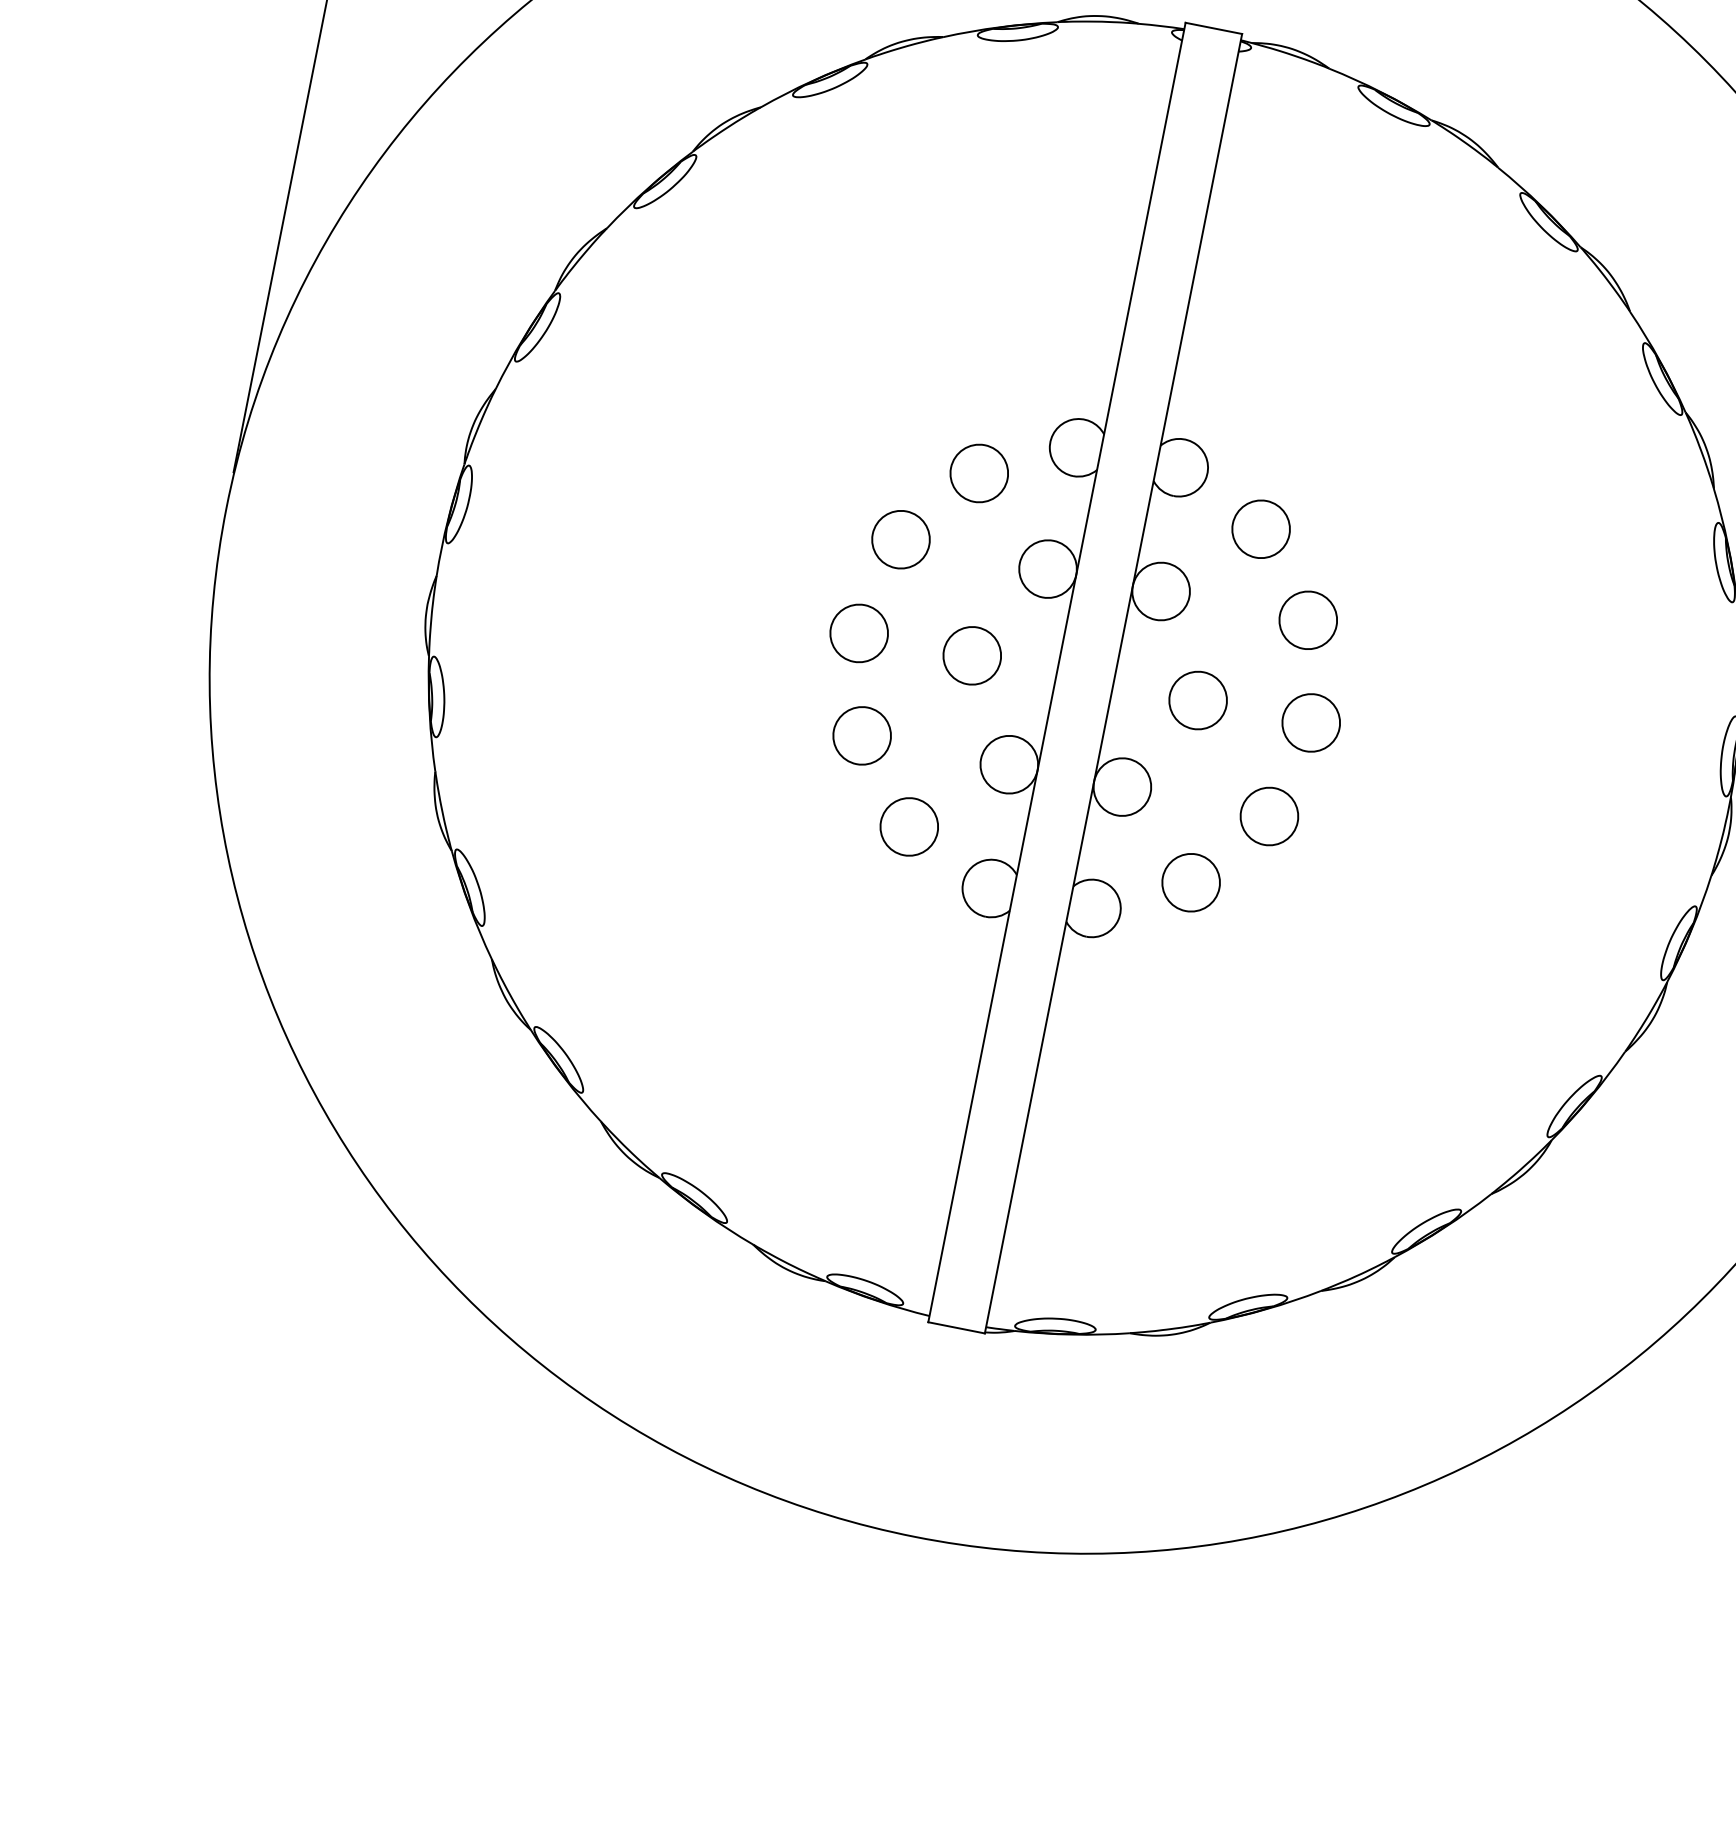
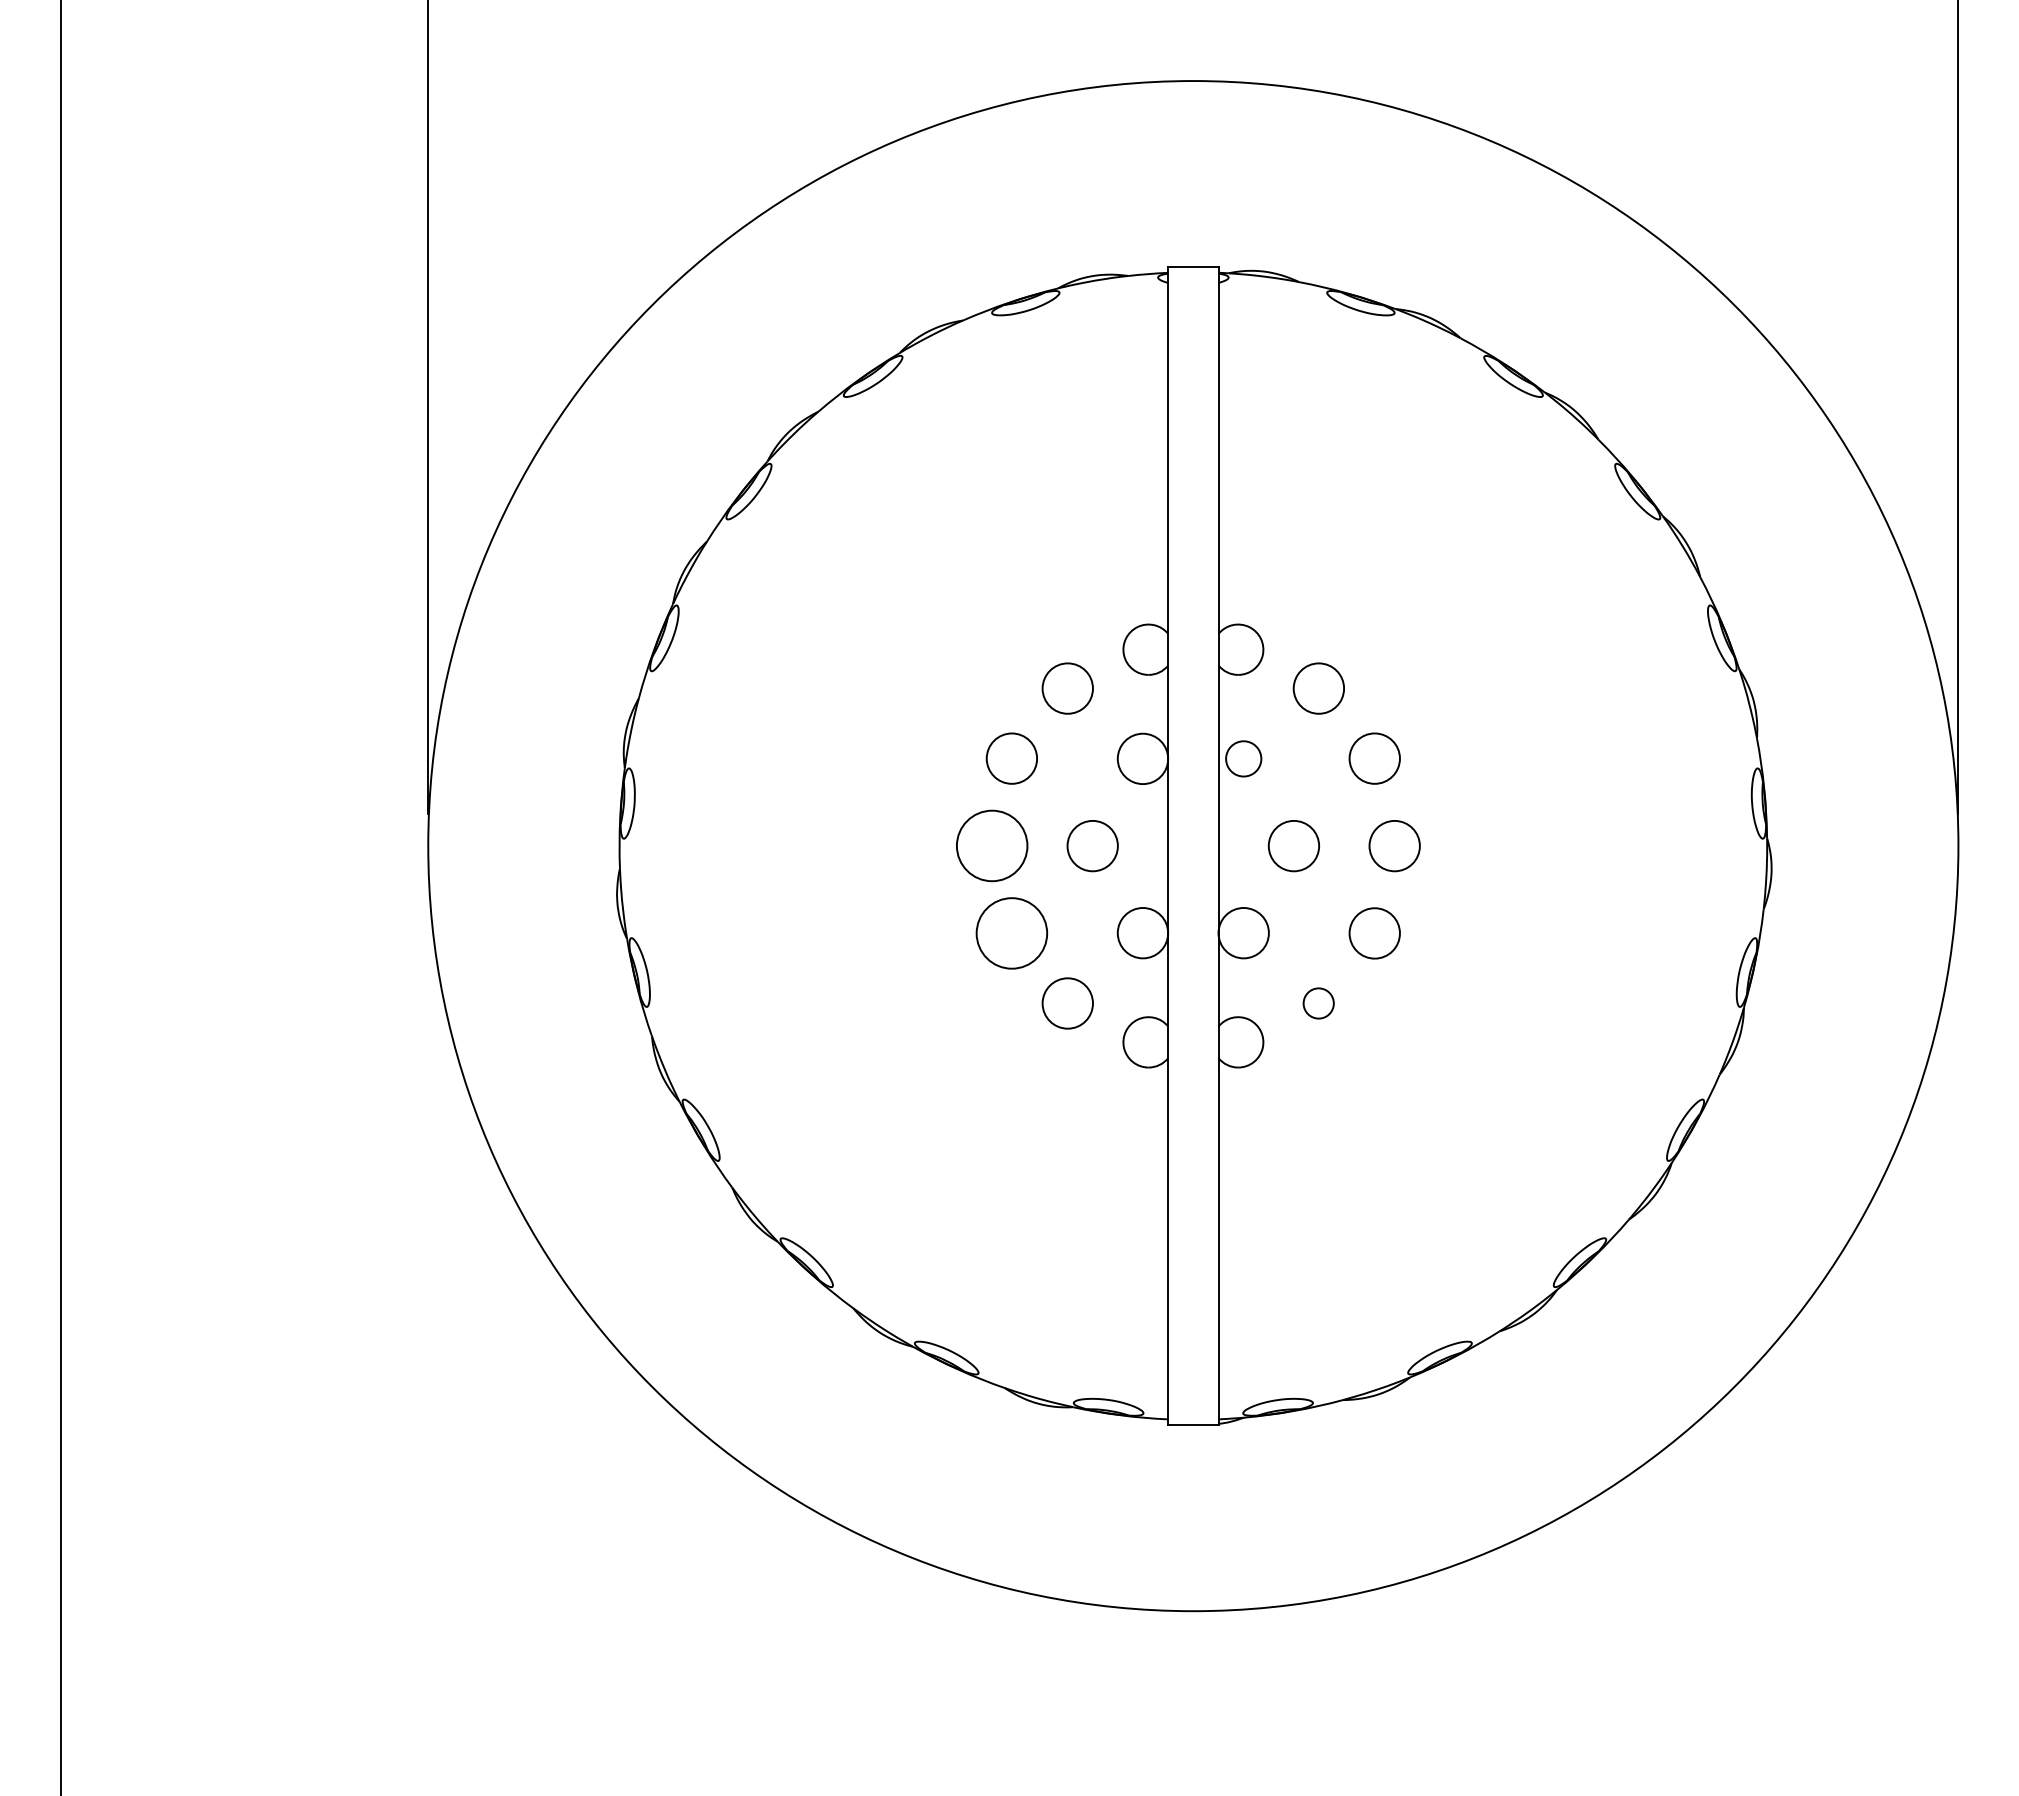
circle: (1160, 591) -> (1243, 758), size x0.7
circle: (858, 633) -> (991, 846), size x1.4
circle: (861, 735) -> (1011, 933), size x1.4
circle: (1190, 882) -> (1318, 1003), size x0.6

